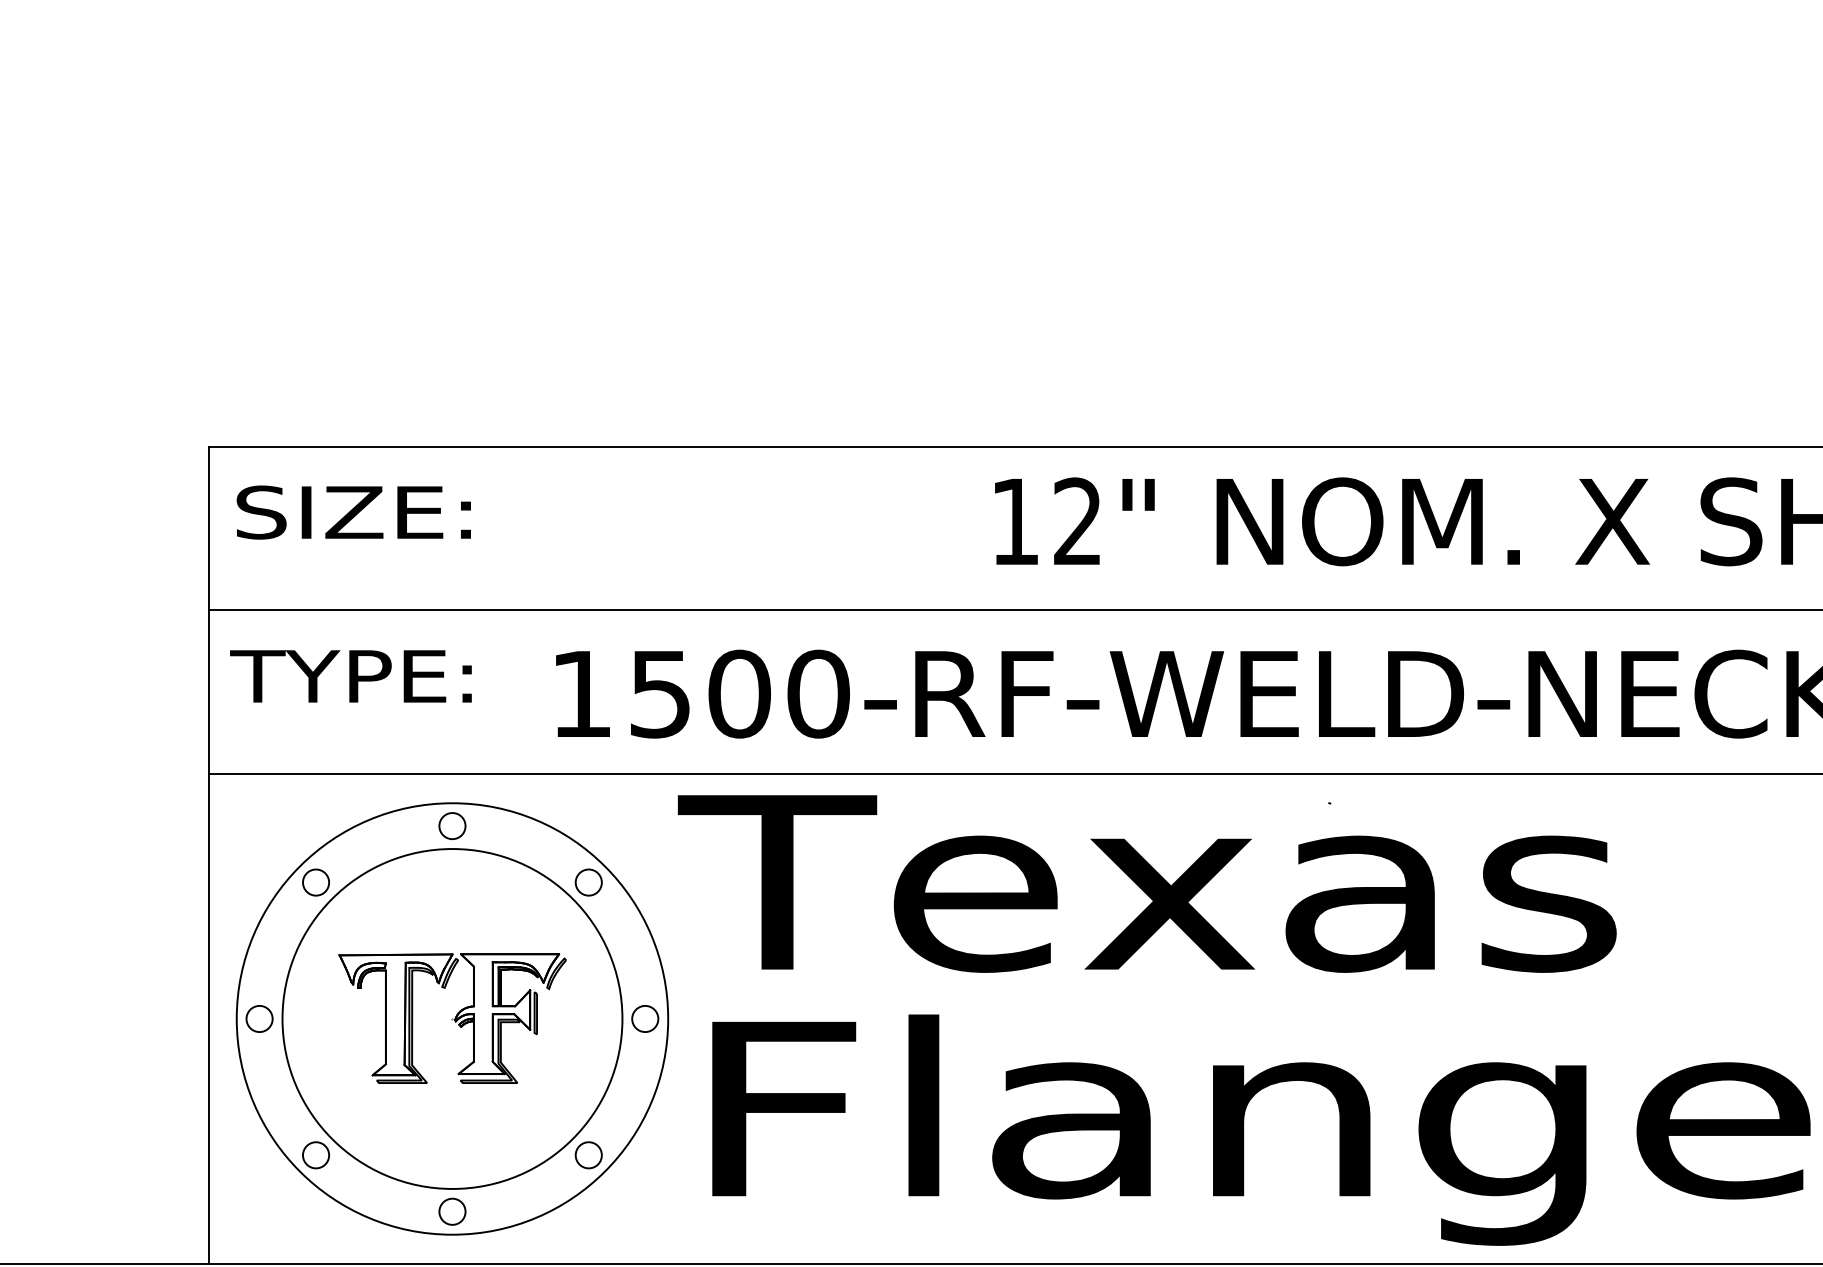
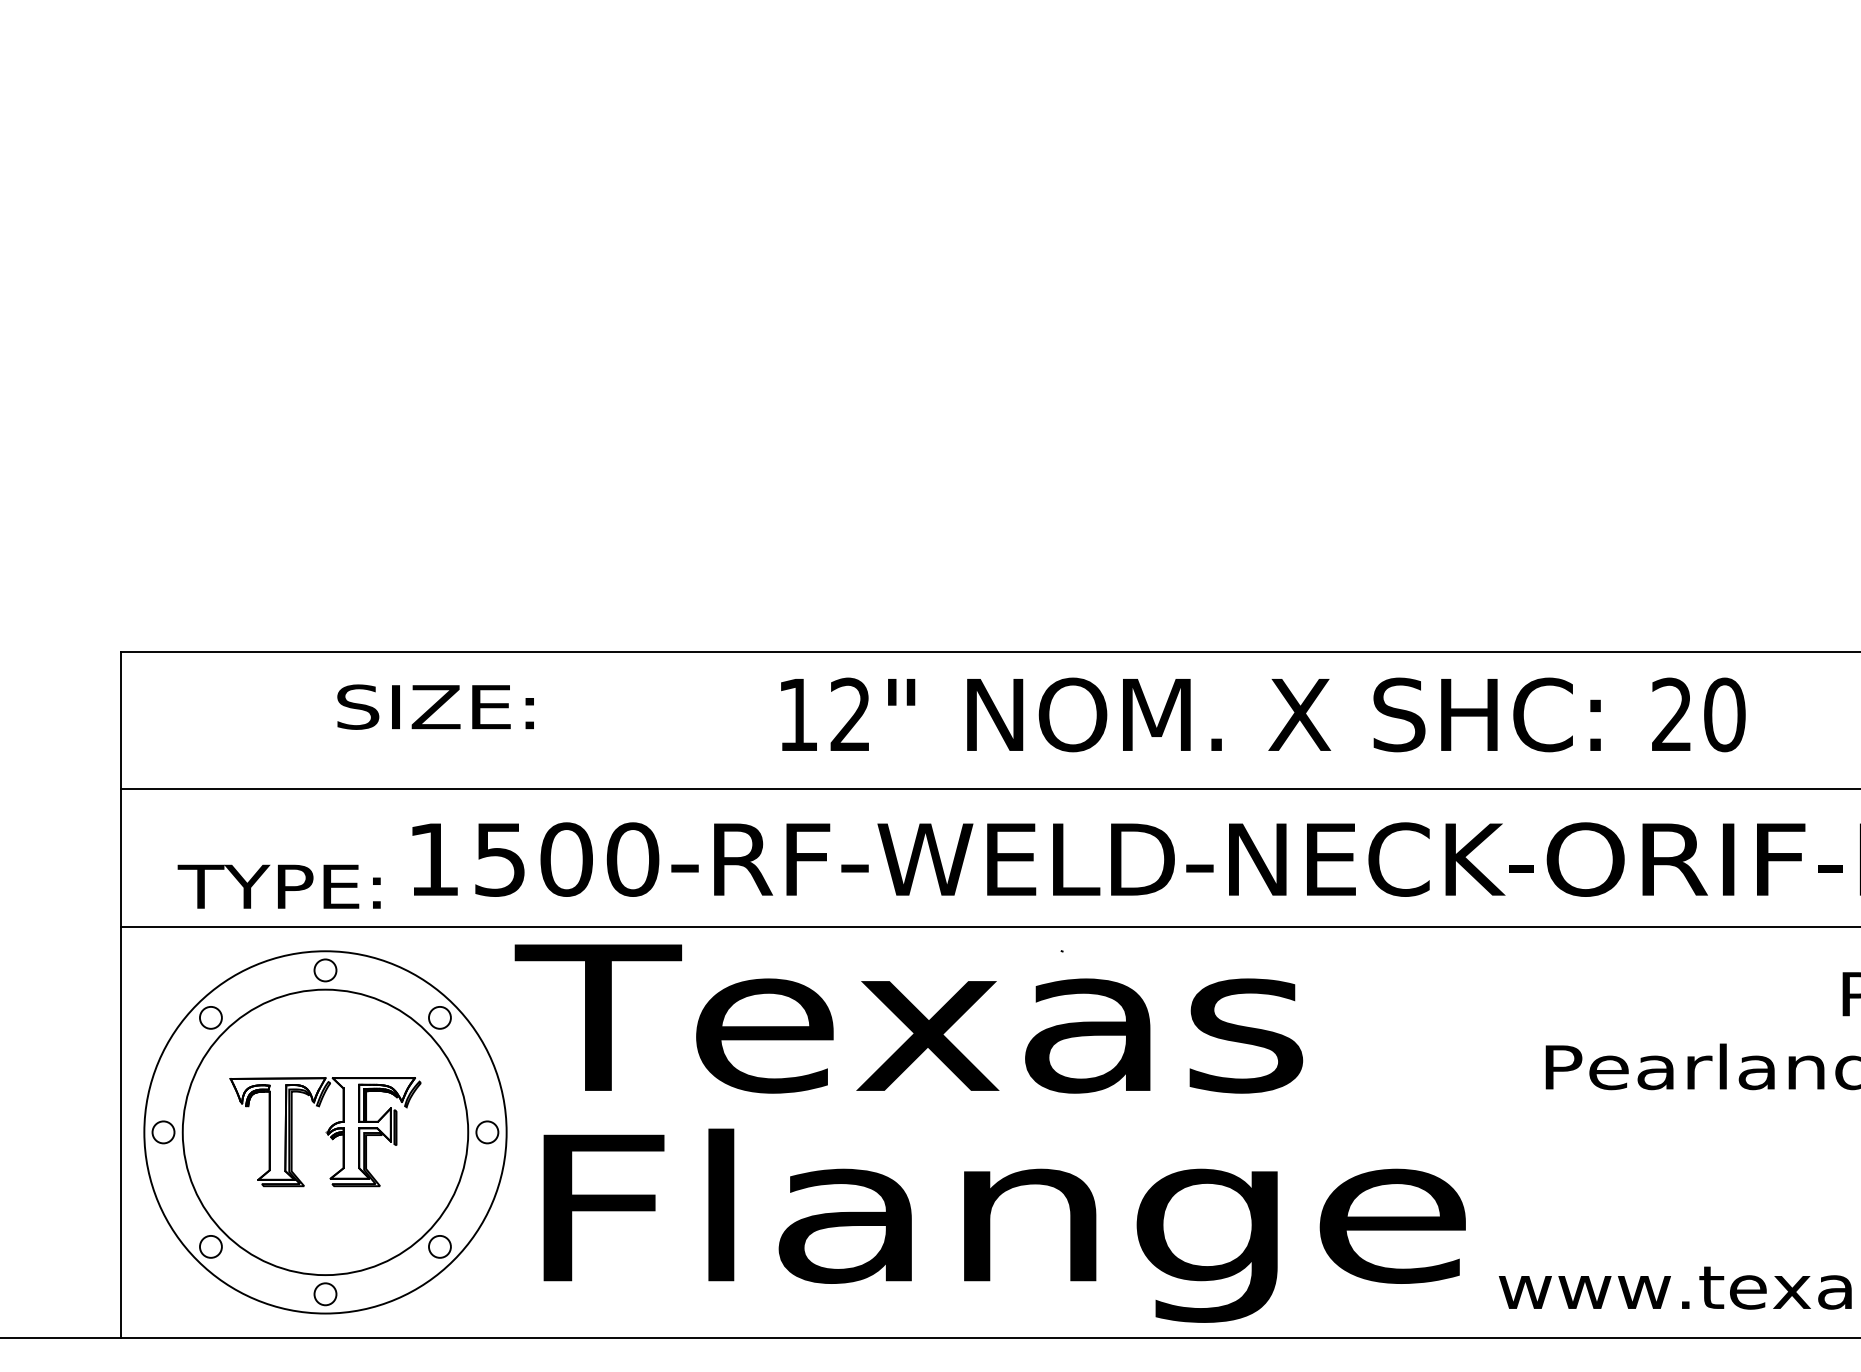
text: (353, 511) -> (435, 706), moved
text: (350, 676) -> (278, 886), moved

